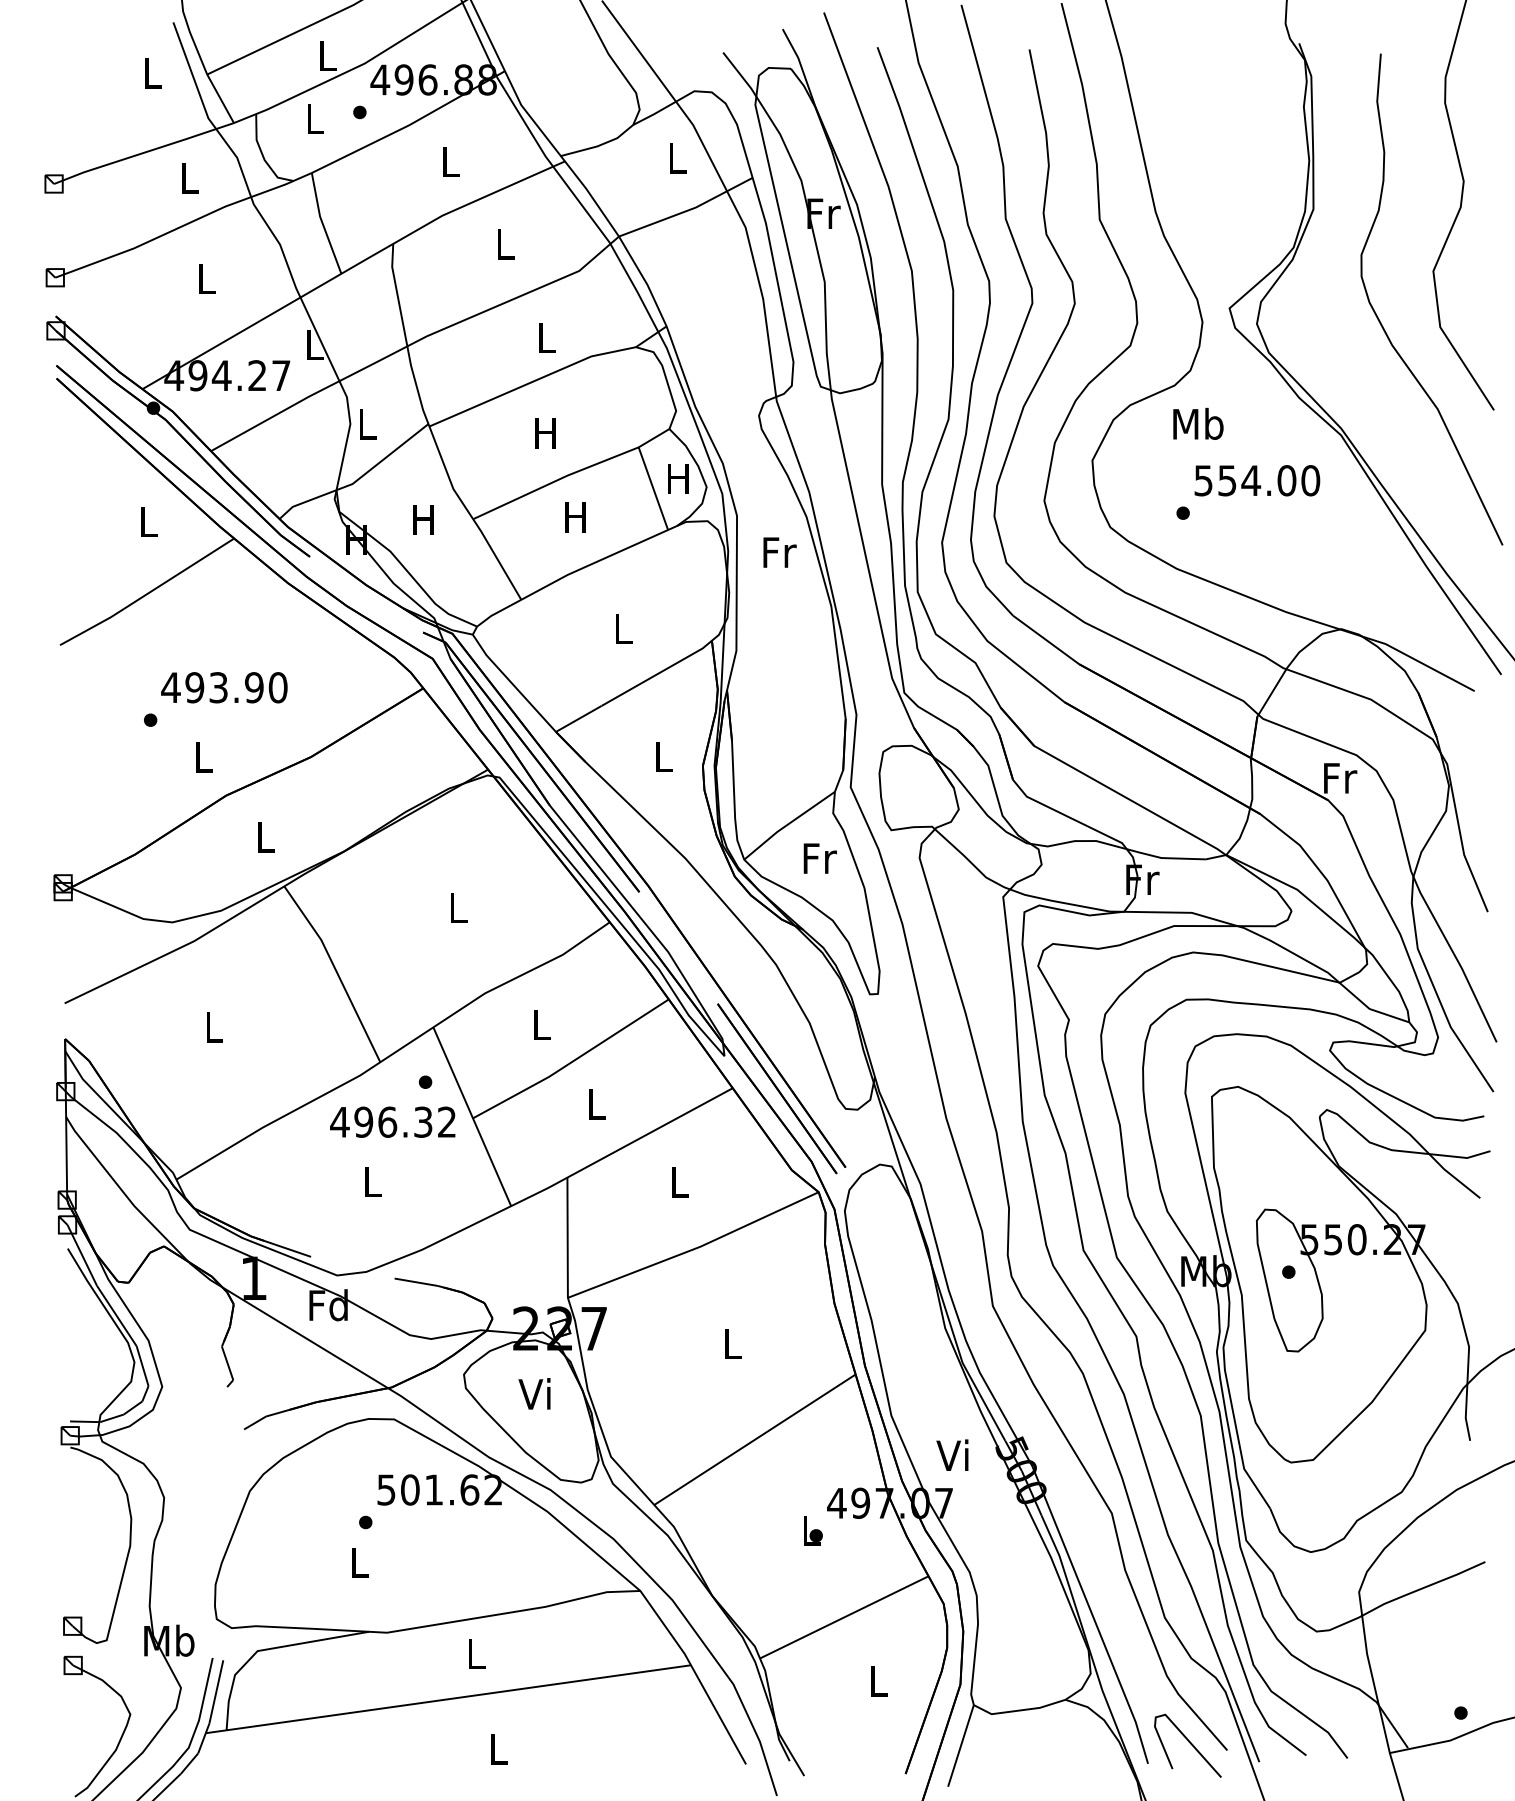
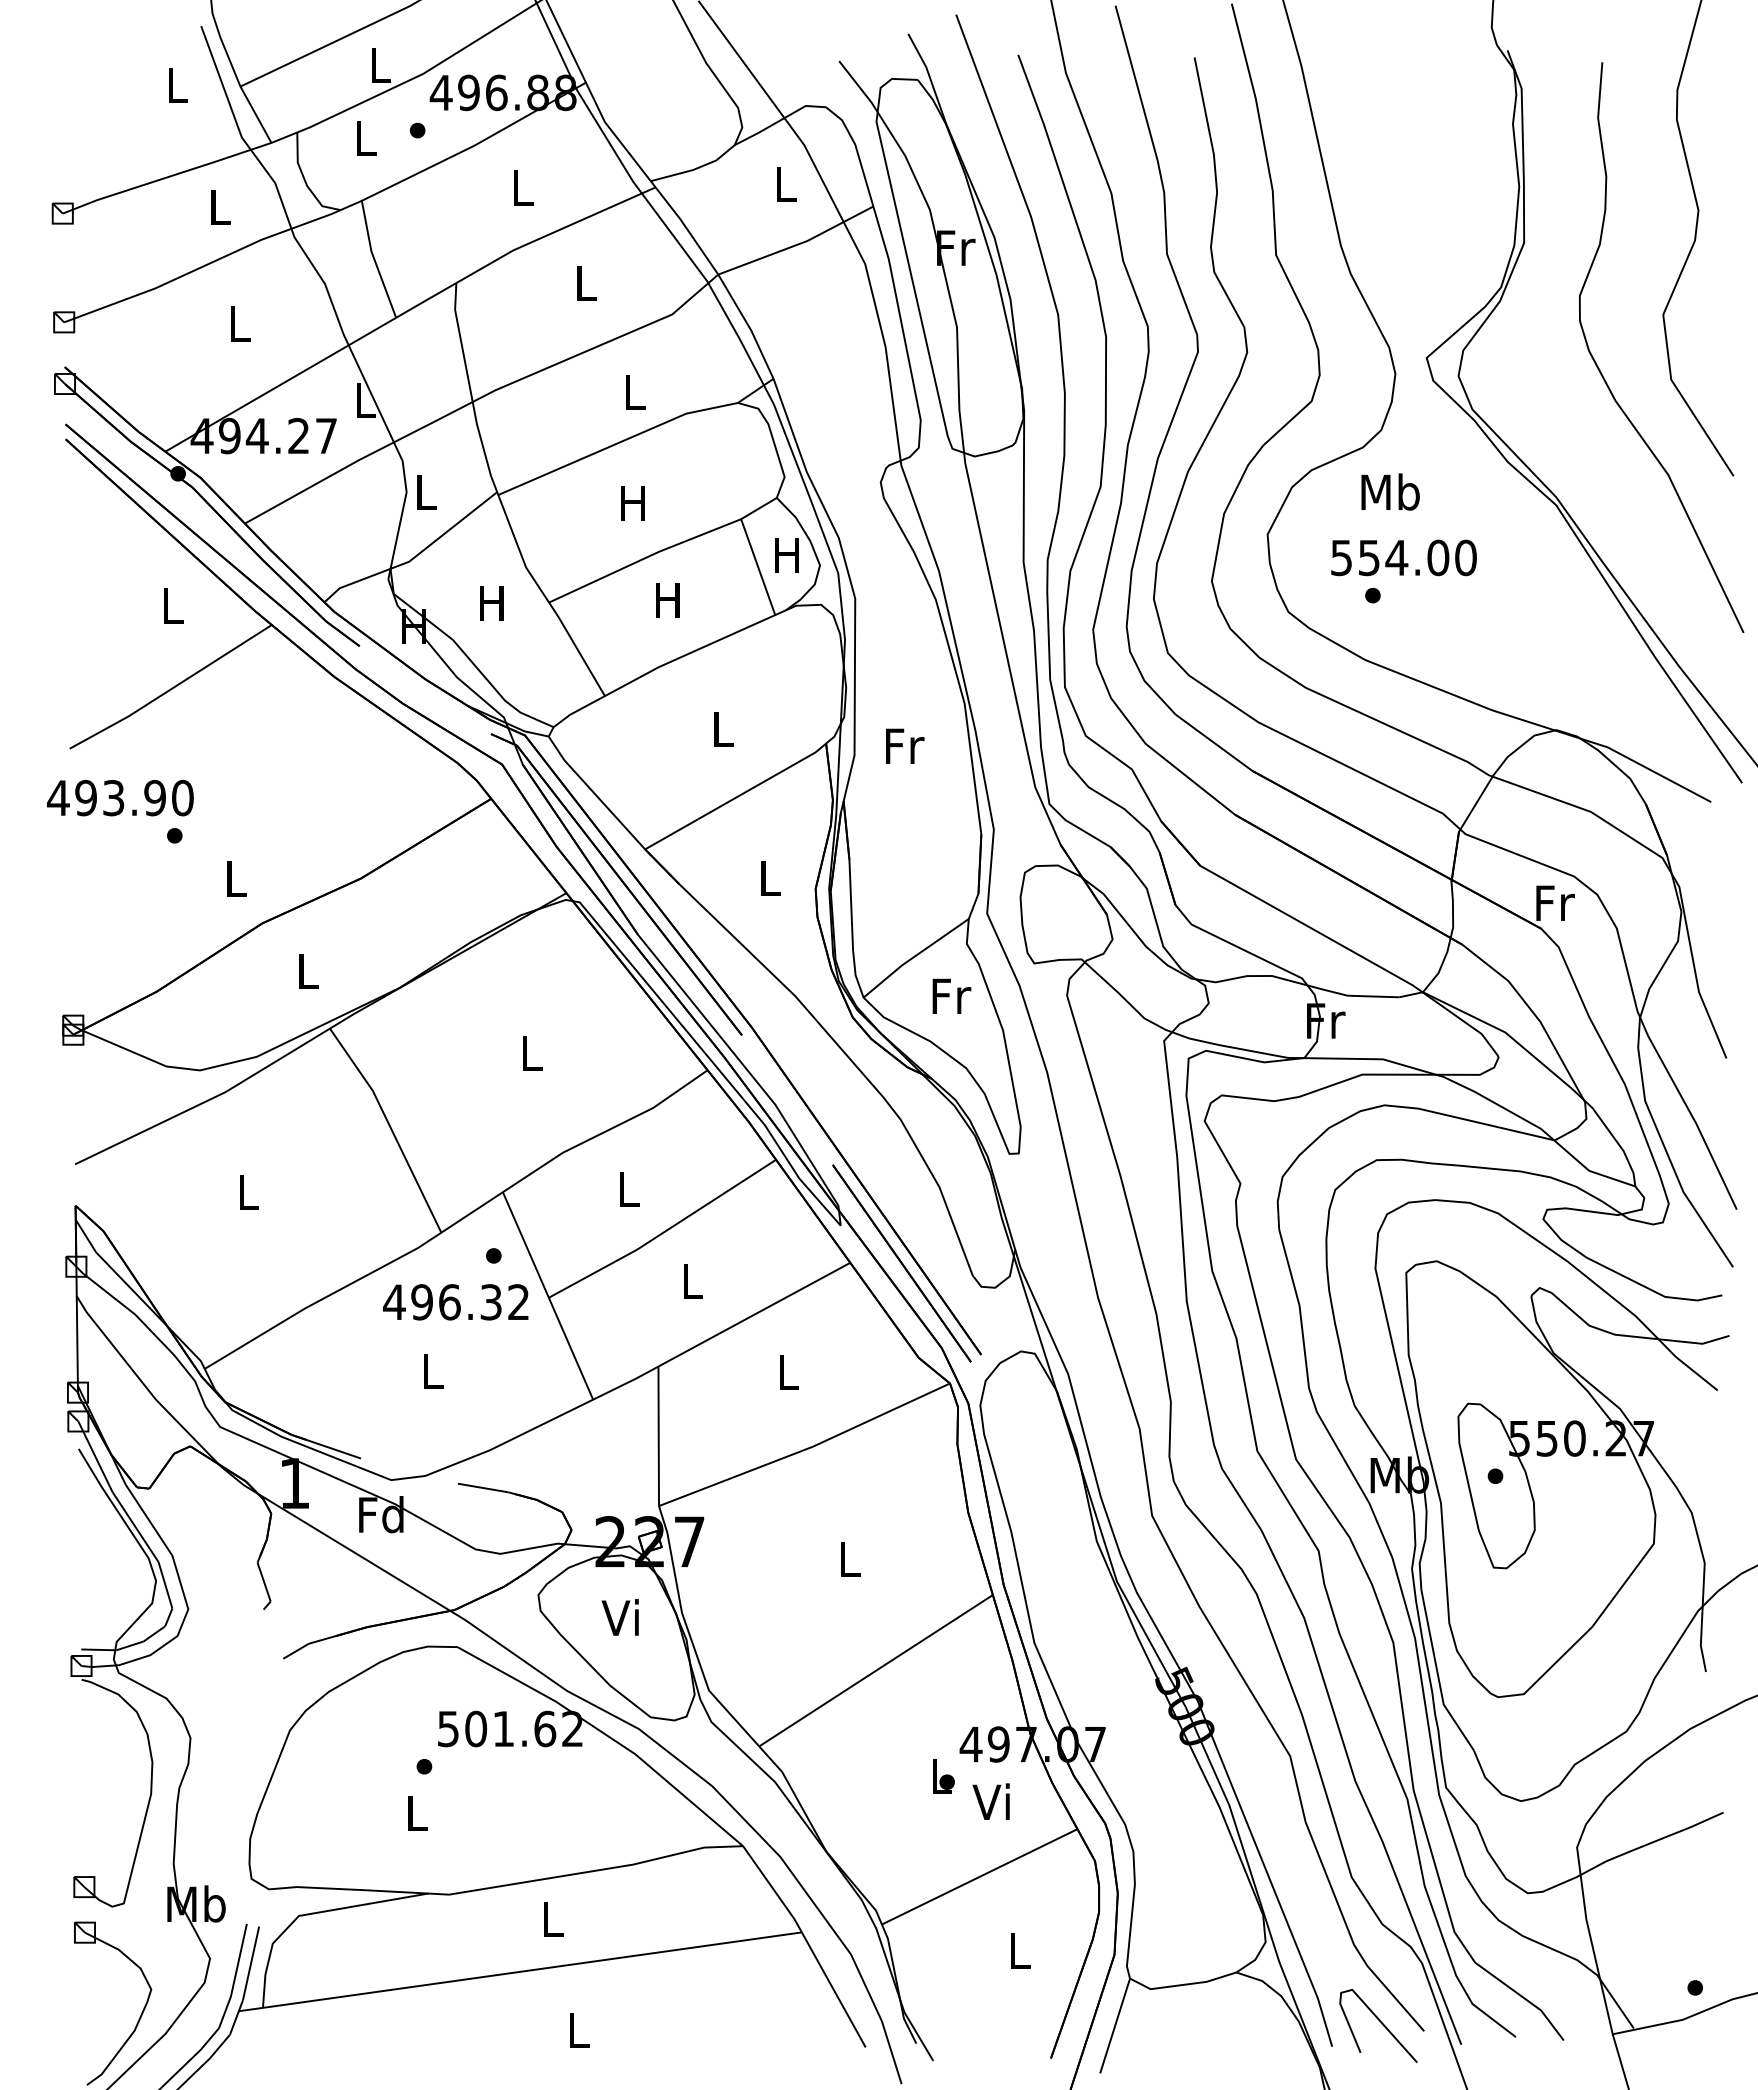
text: (1256, 480) -> (1403, 557), moved
text: (780, 551) -> (905, 745), moved
text: (224, 688) -> (120, 798), moved
text: (951, 1455) -> (990, 1801), moved

